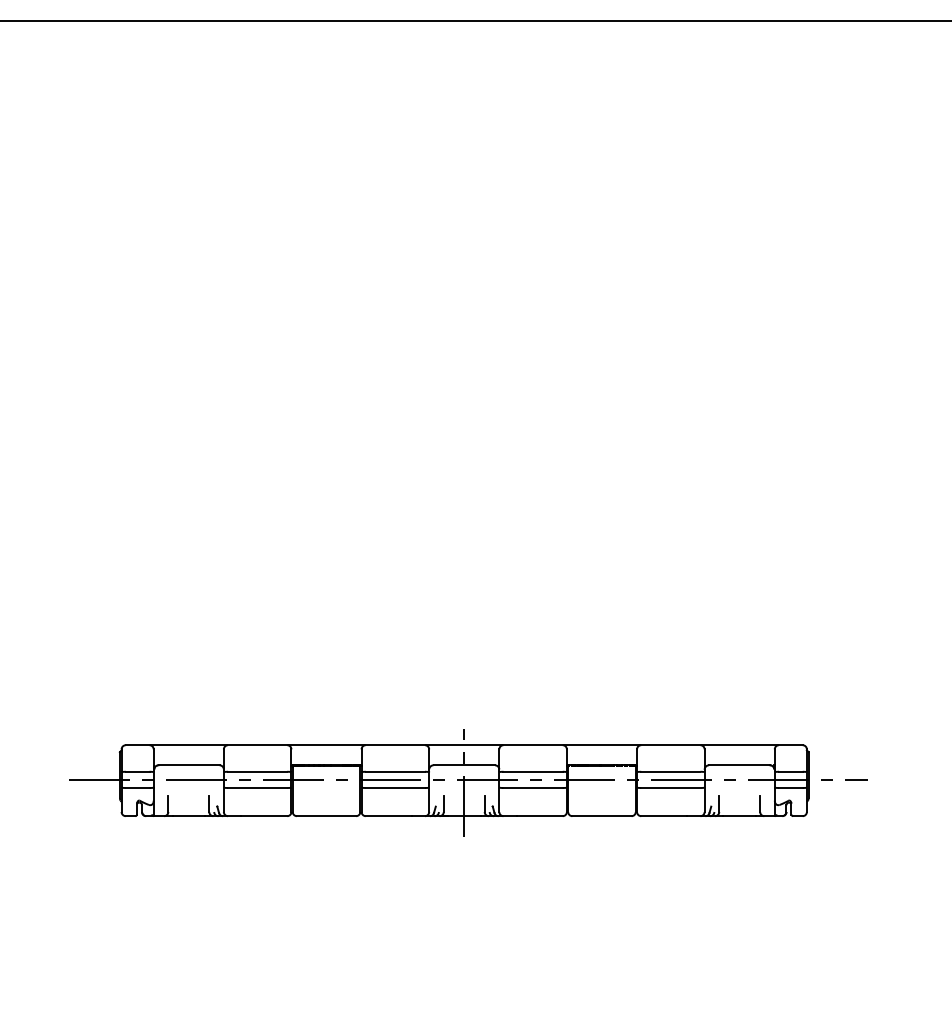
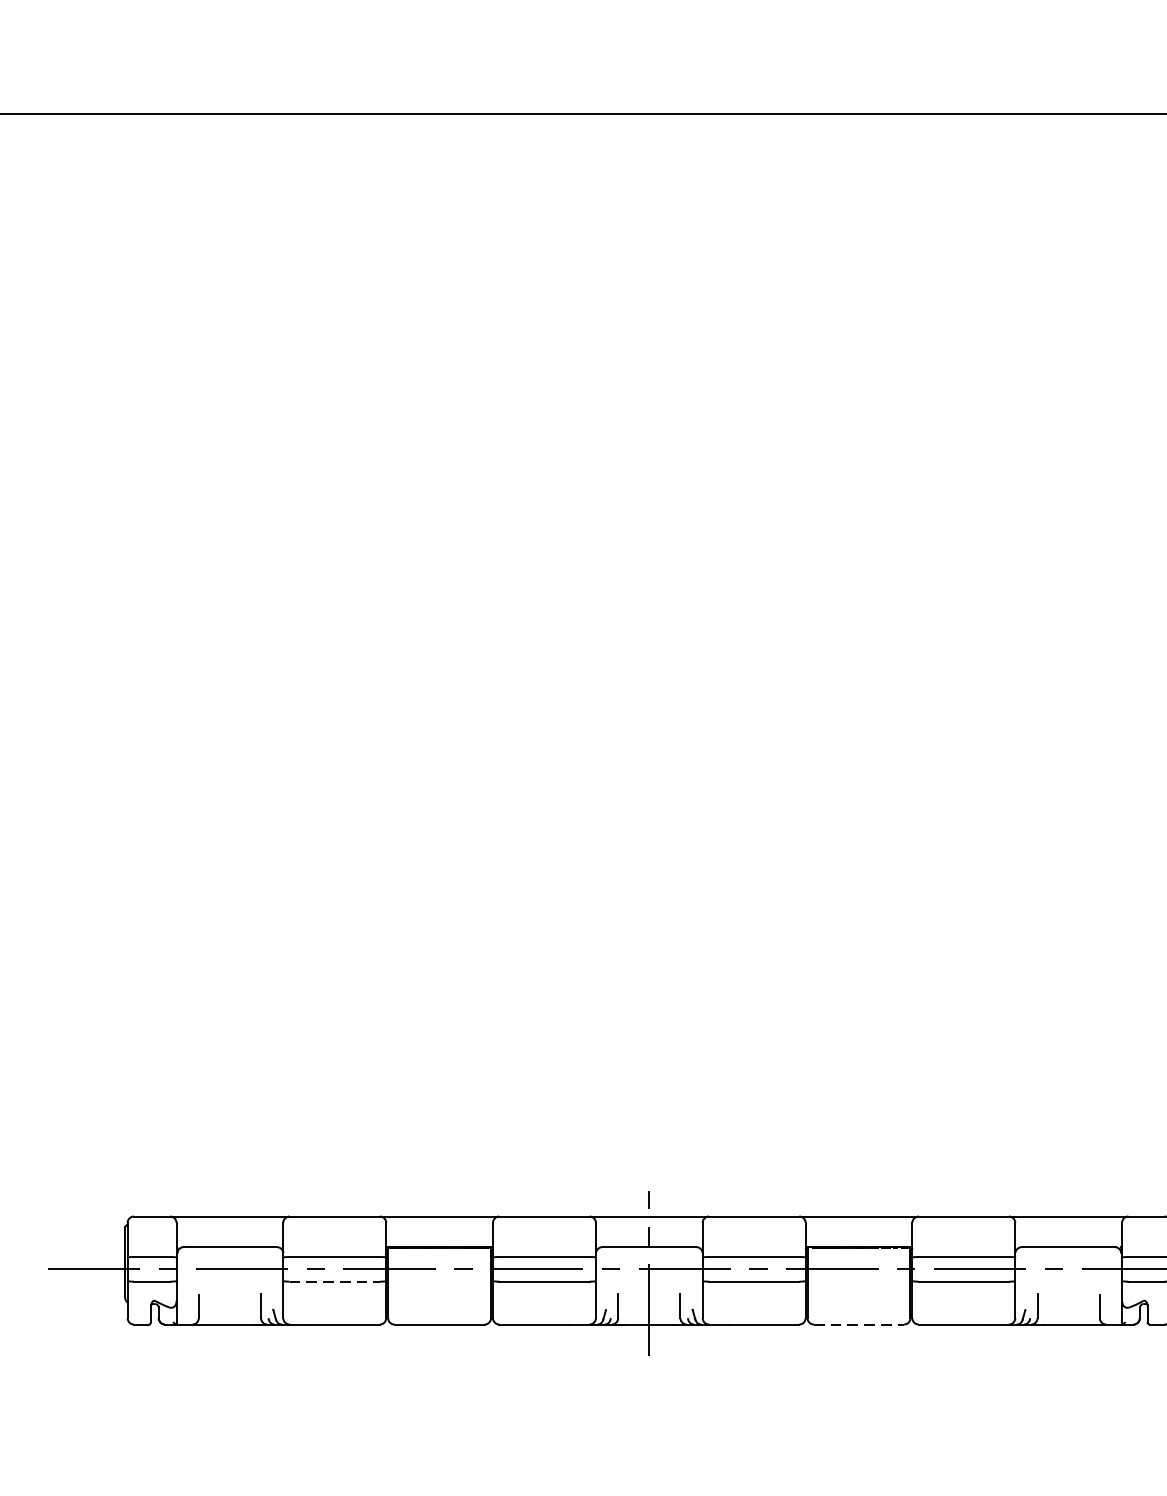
line: (257, 788) -> (334, 1282), solid -> dashed
line: (601, 816) -> (858, 1325), solid -> dashed

